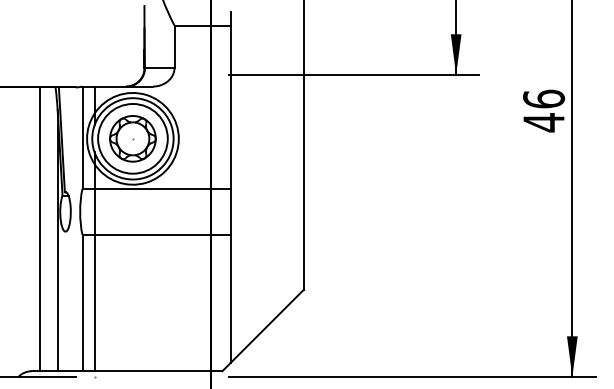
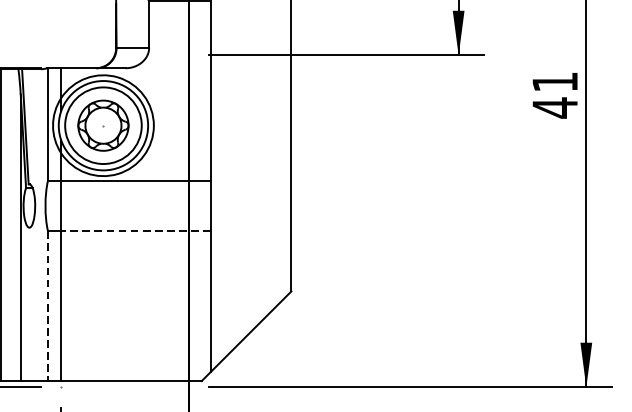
text: (544, 98) -> (555, 81), 46 -> 41
line: (162, 234) -> (135, 230), solid -> dashed
line: (82, 303) -> (48, 306), solid -> dashed

